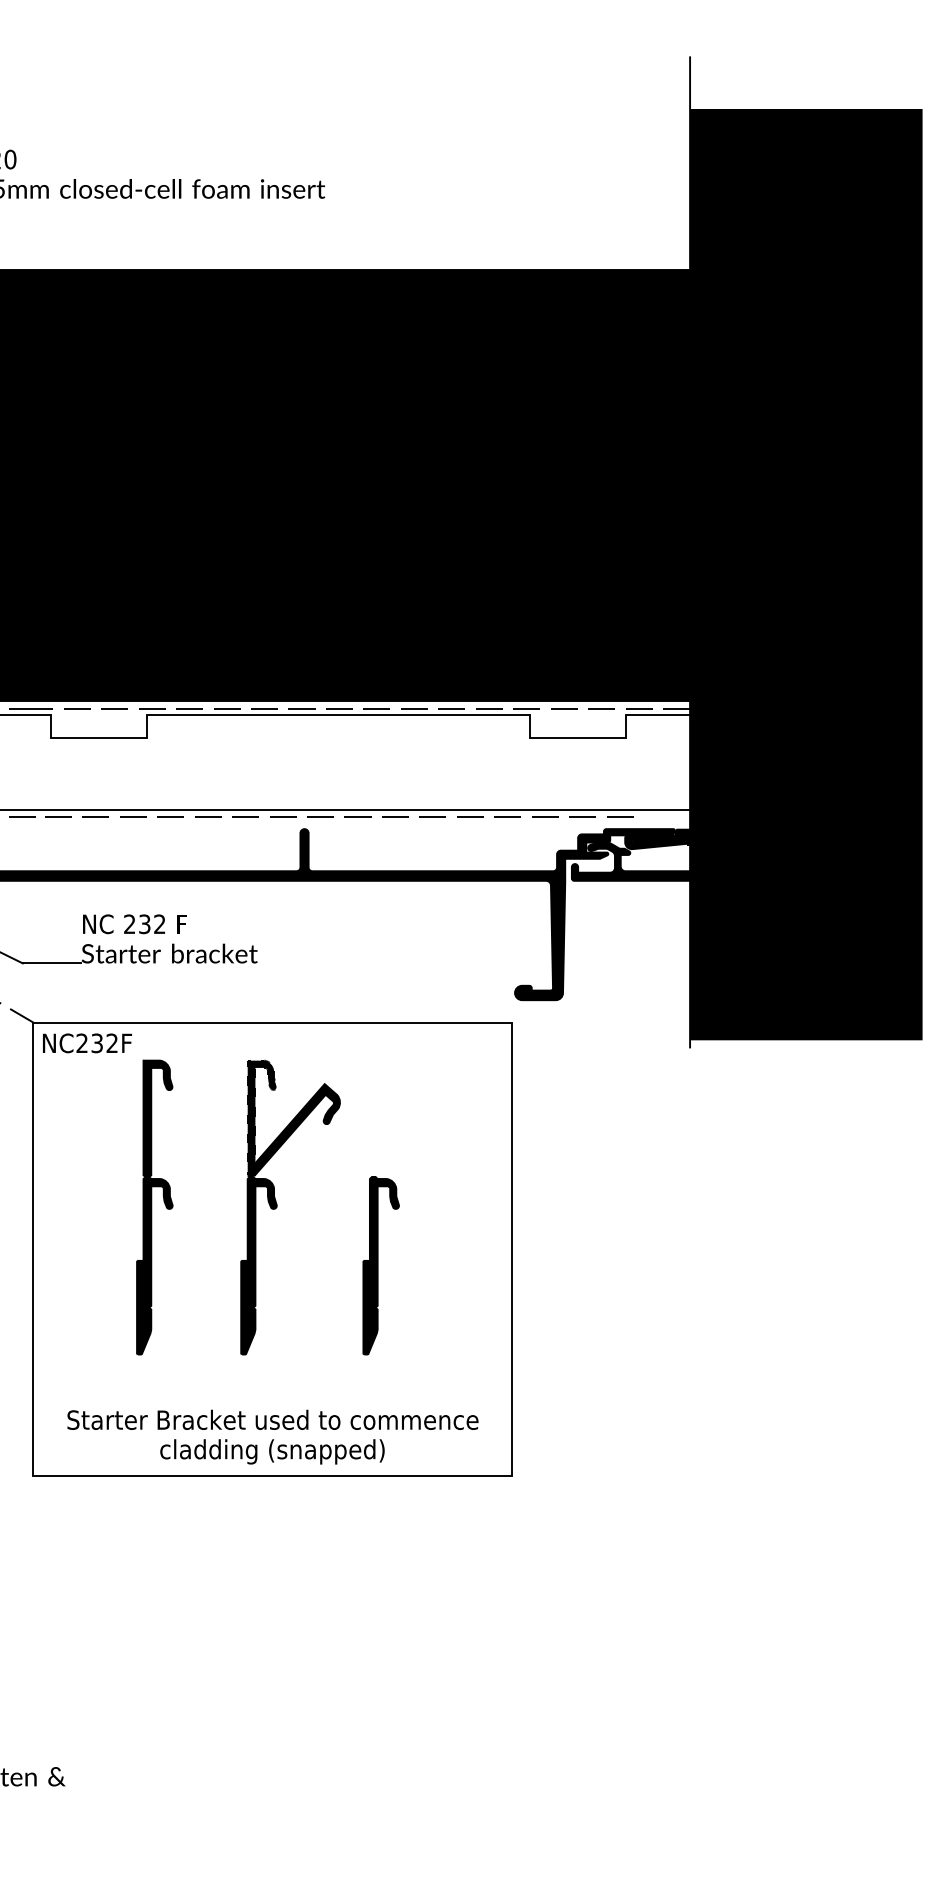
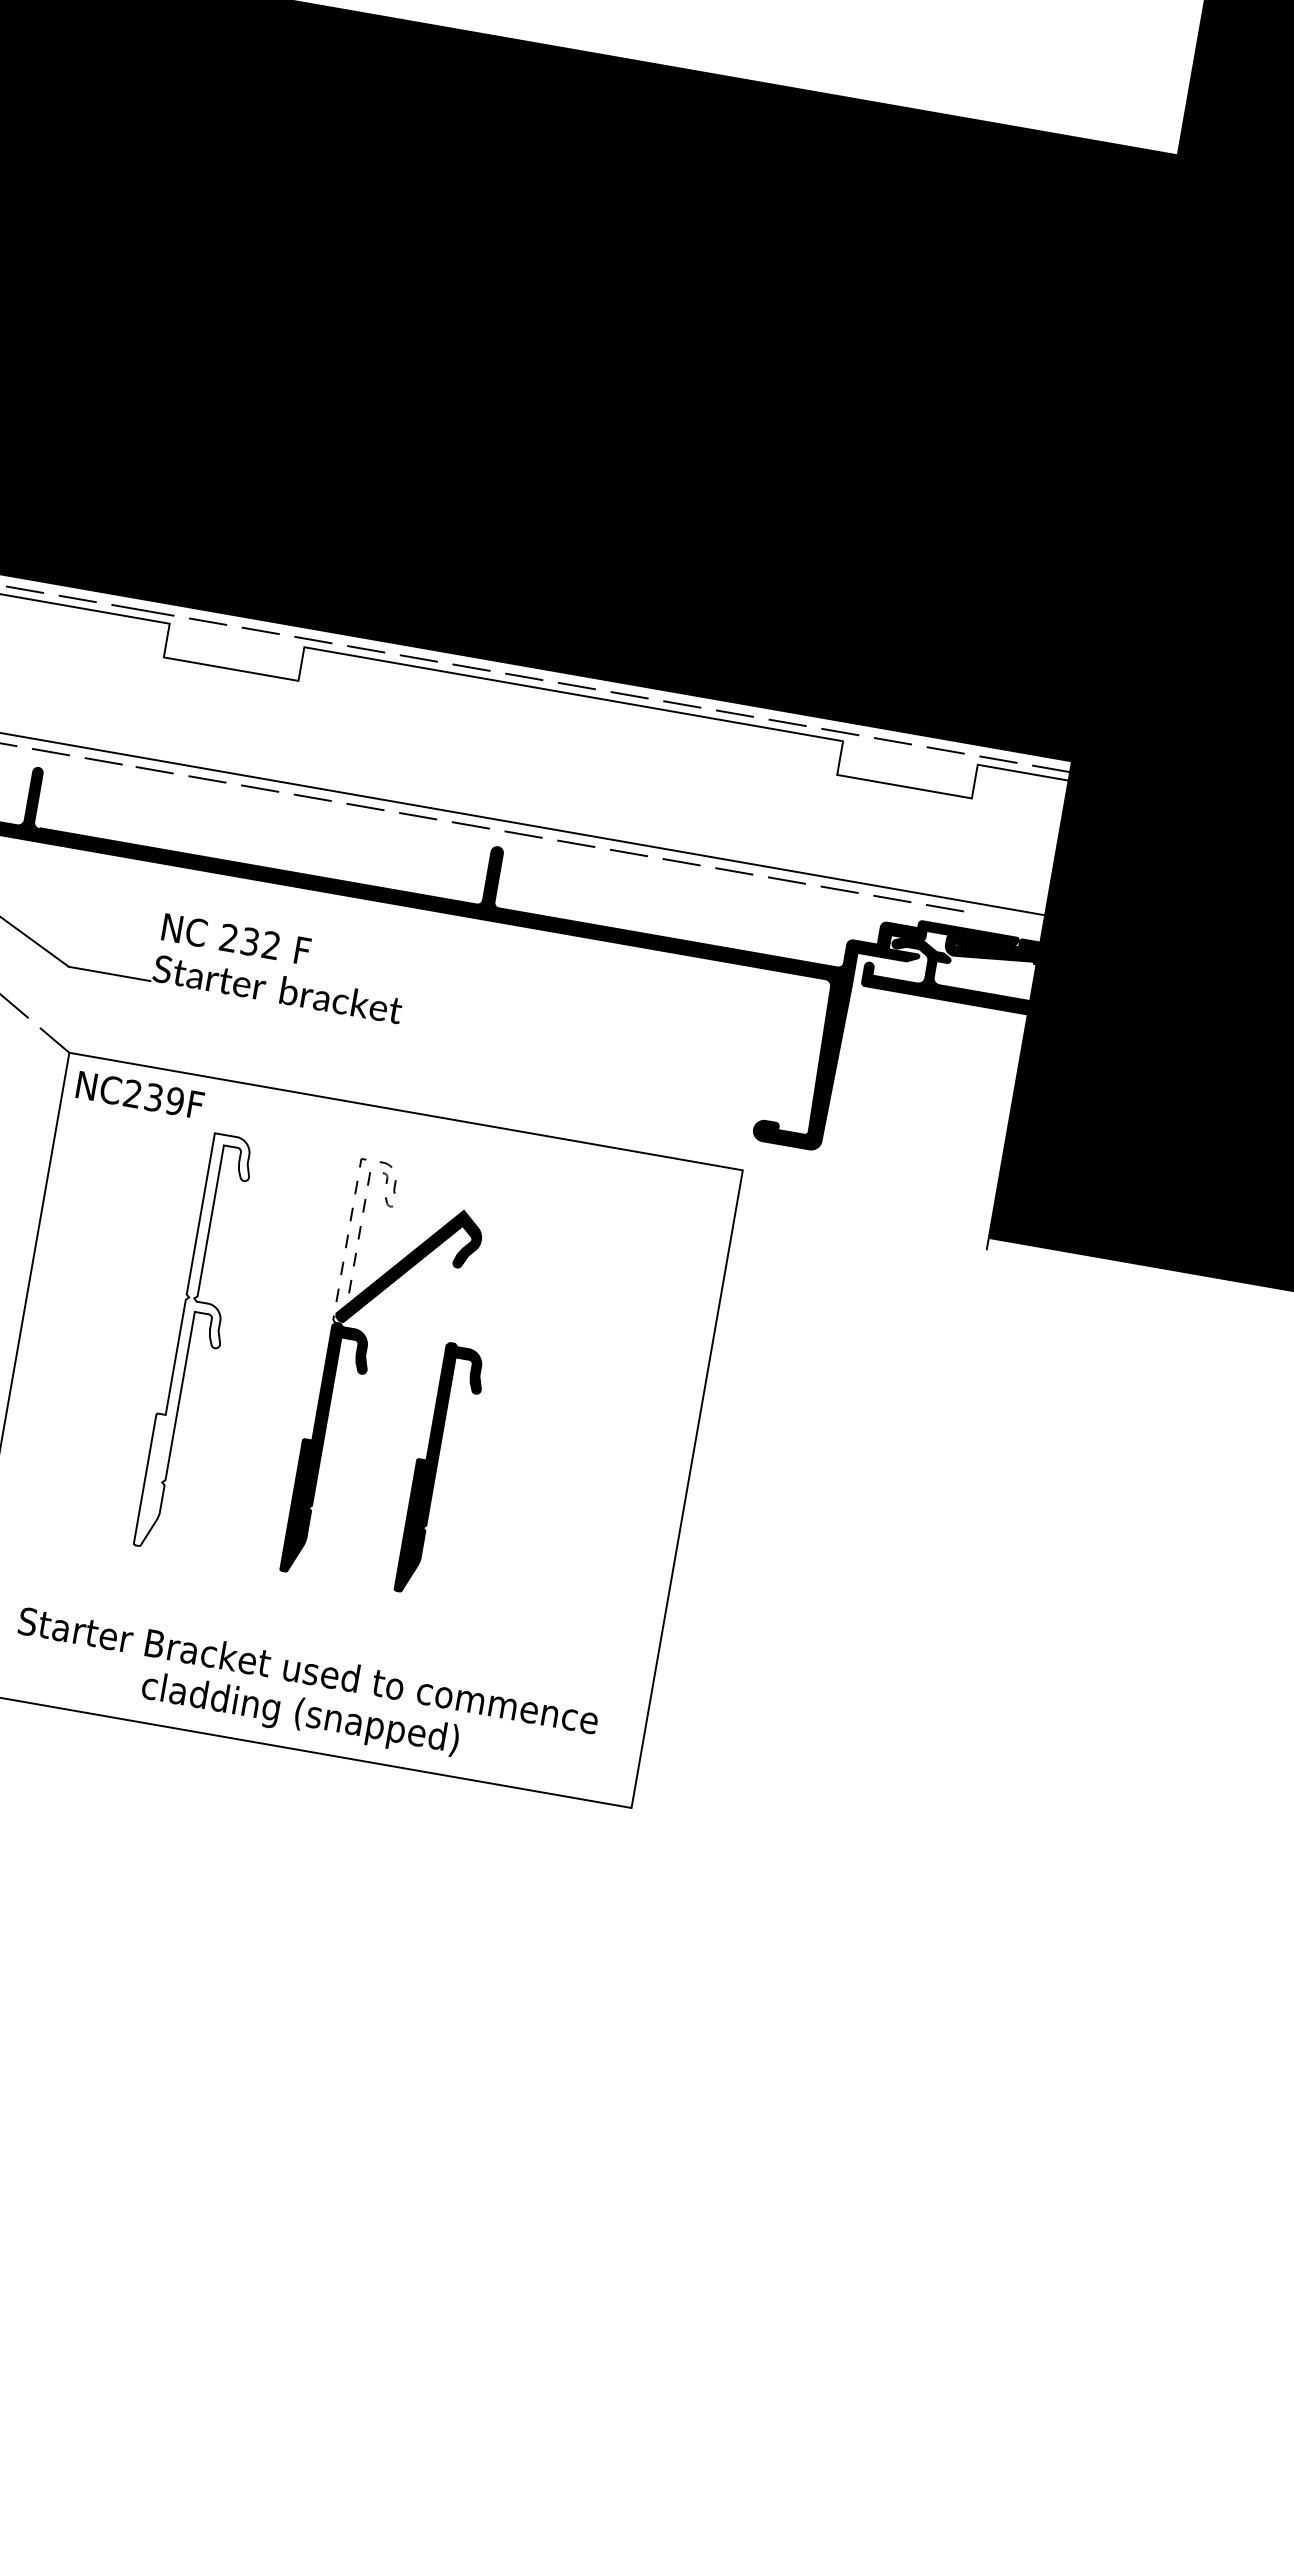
text: (112, 1043) -> (175, 1101), NC232F -> NC239F
fill: (261, 1118) -> (366, 1243), removed
fill: (154, 1207) -> (194, 1342), removed
part: (380, 1265) -> (440, 1469), moved

